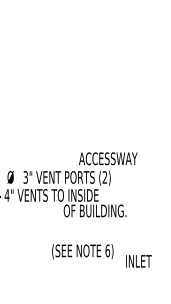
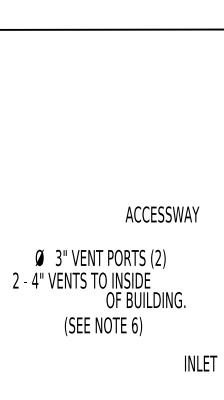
text: (108, 158) -> (162, 214), moved
text: (82, 251) -> (103, 326), moved

